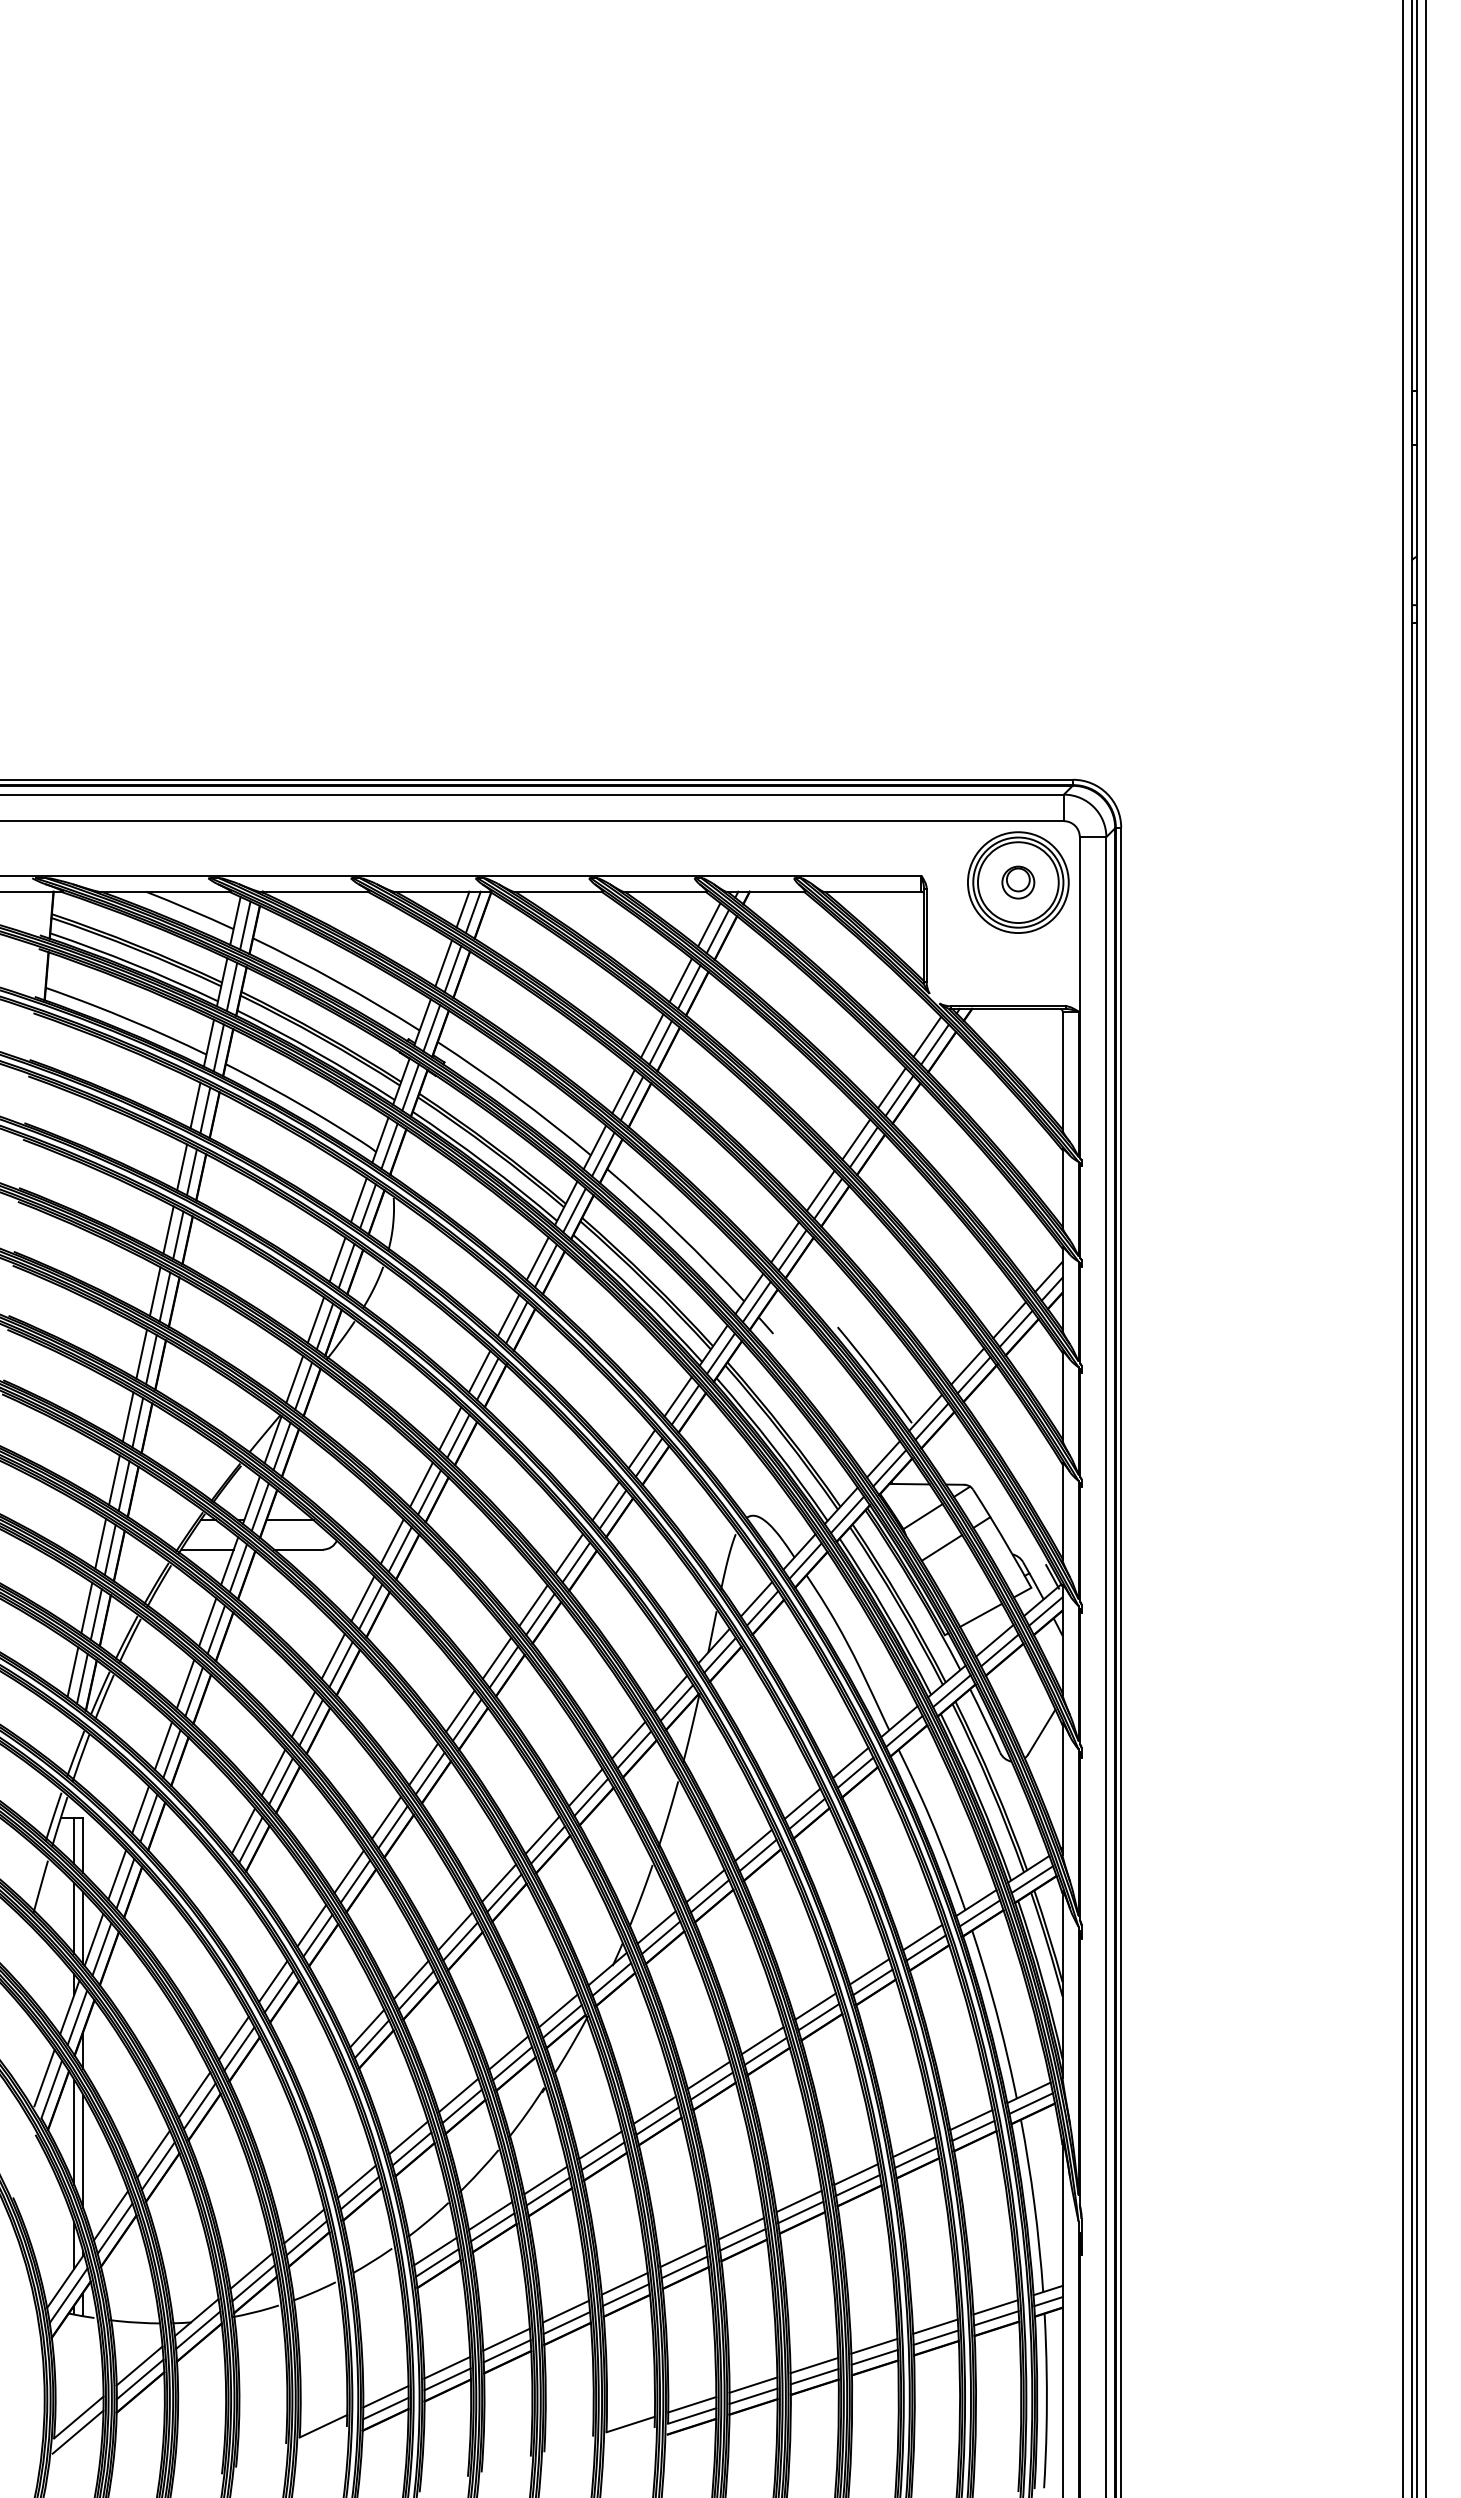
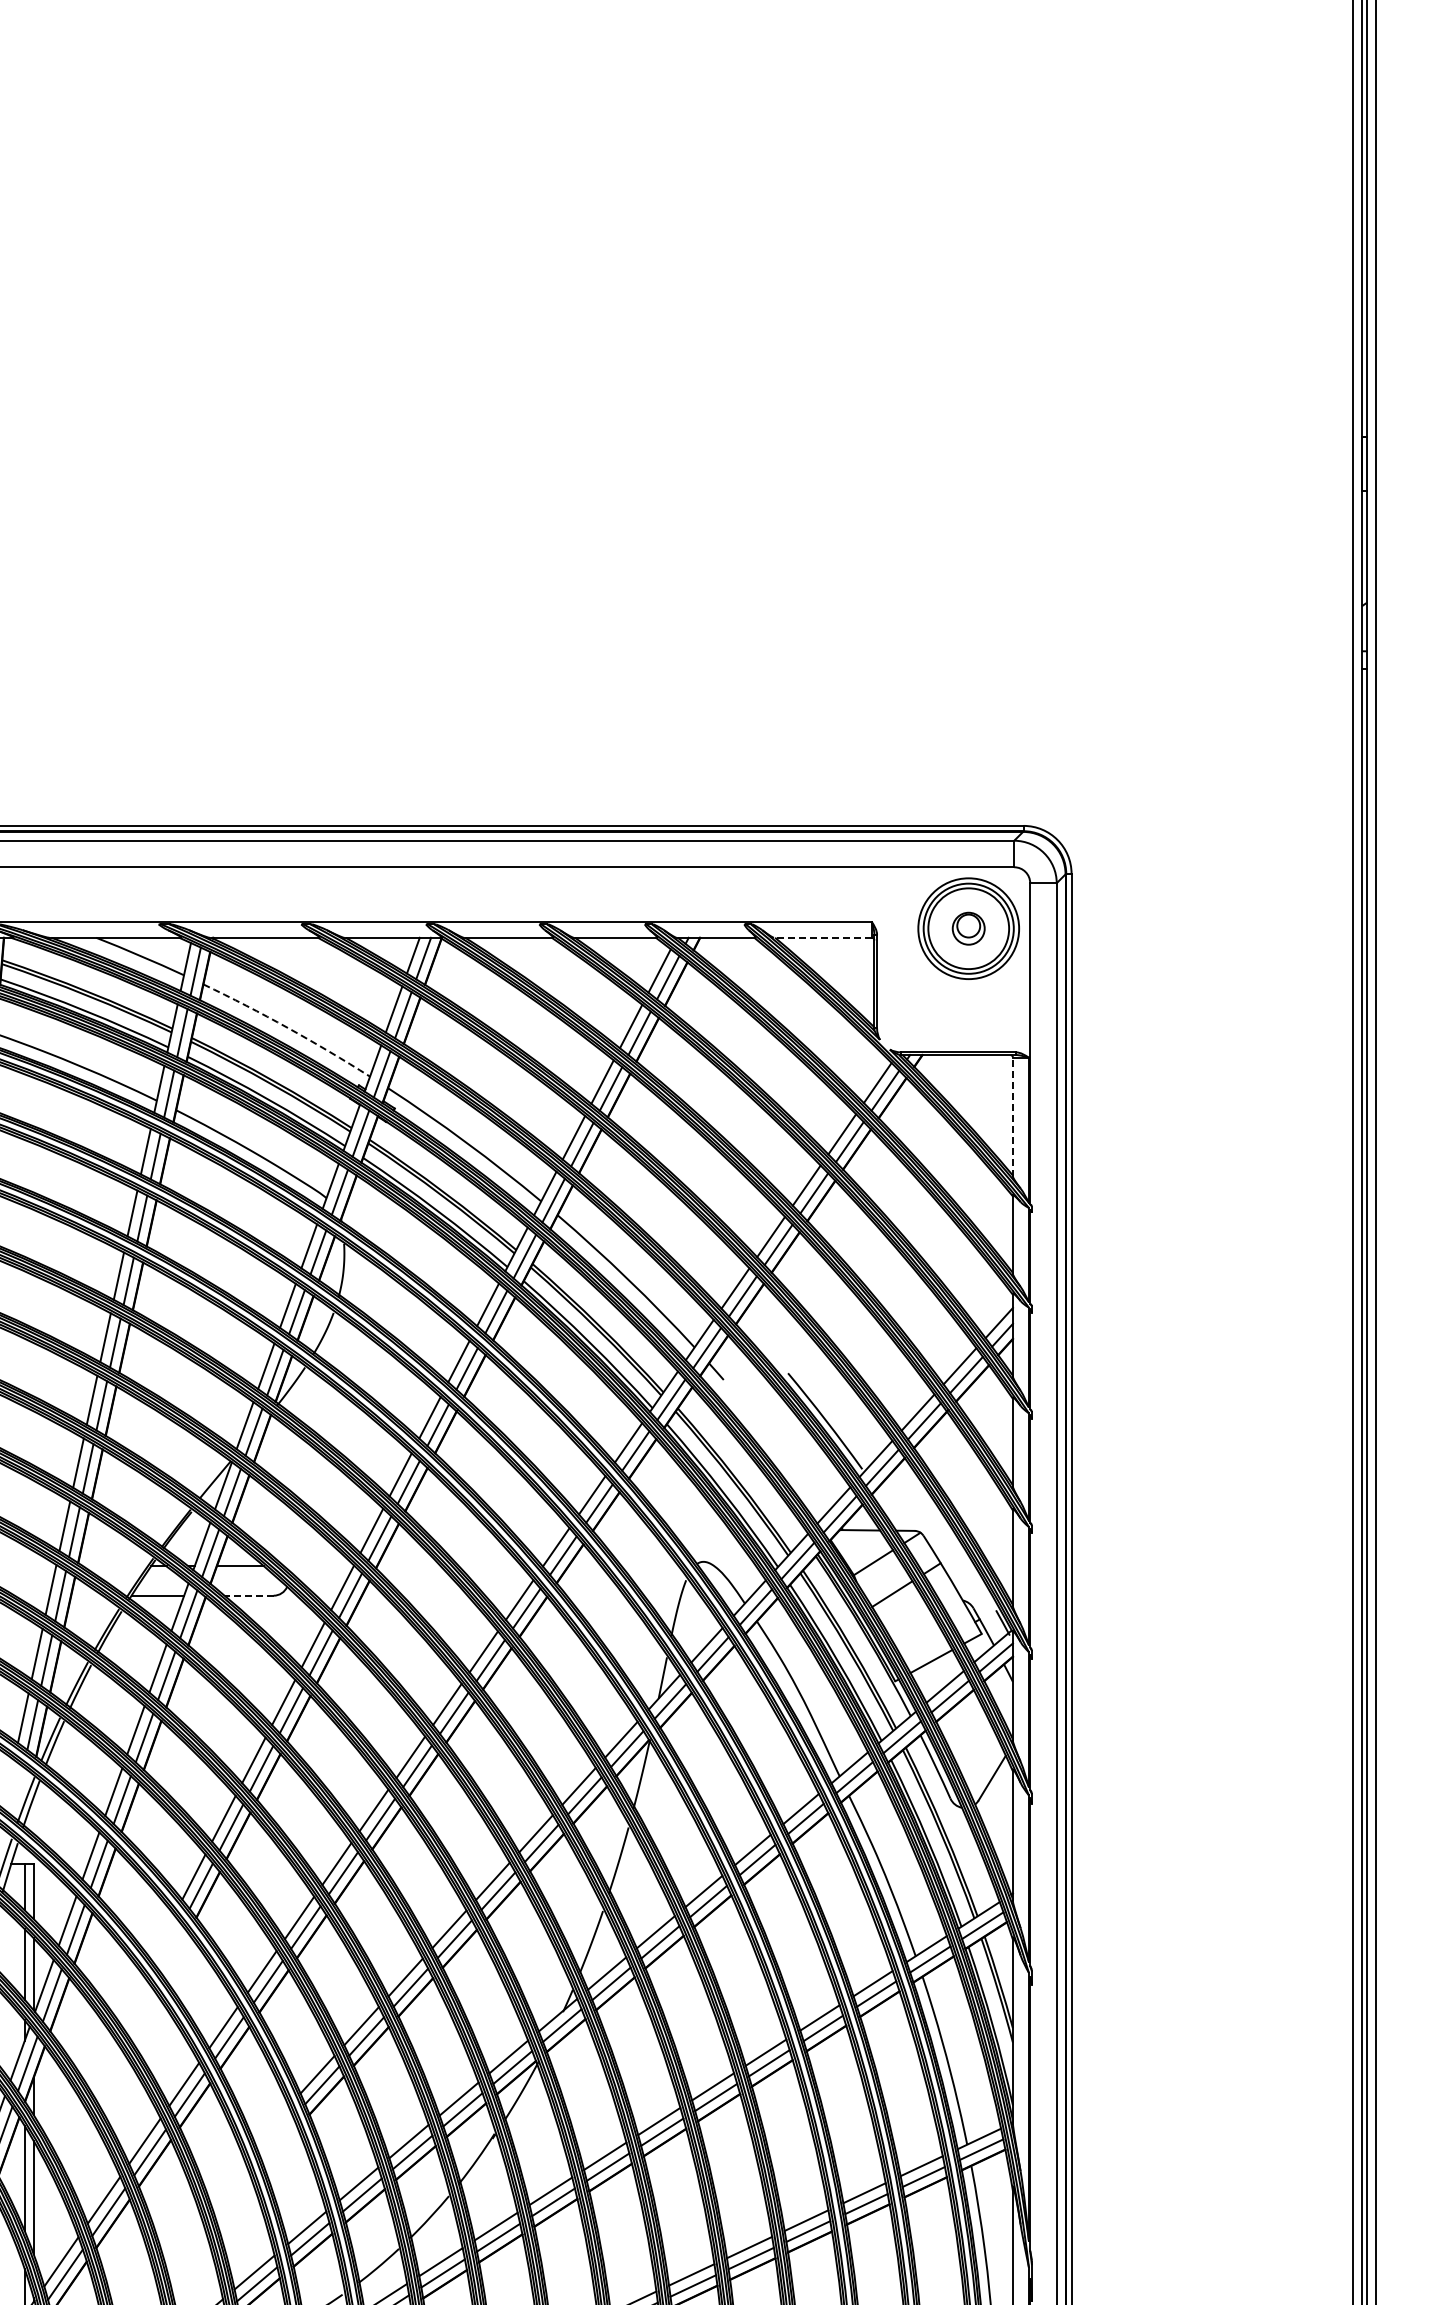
line: (872, 891) -> (822, 937), solid -> dashed
arc: (337, 981) -> (287, 1027), solid -> dashed
line: (1062, 1071) -> (1012, 1117), solid -> dashed
line: (298, 1549) -> (248, 1595), solid -> dashed

